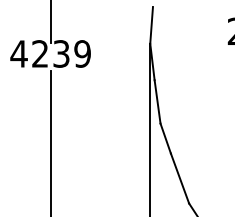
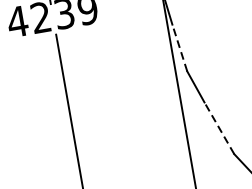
line: (157, 101) -> (179, 47), solid -> dashed
line: (180, 178) -> (219, 128), solid -> dashed

